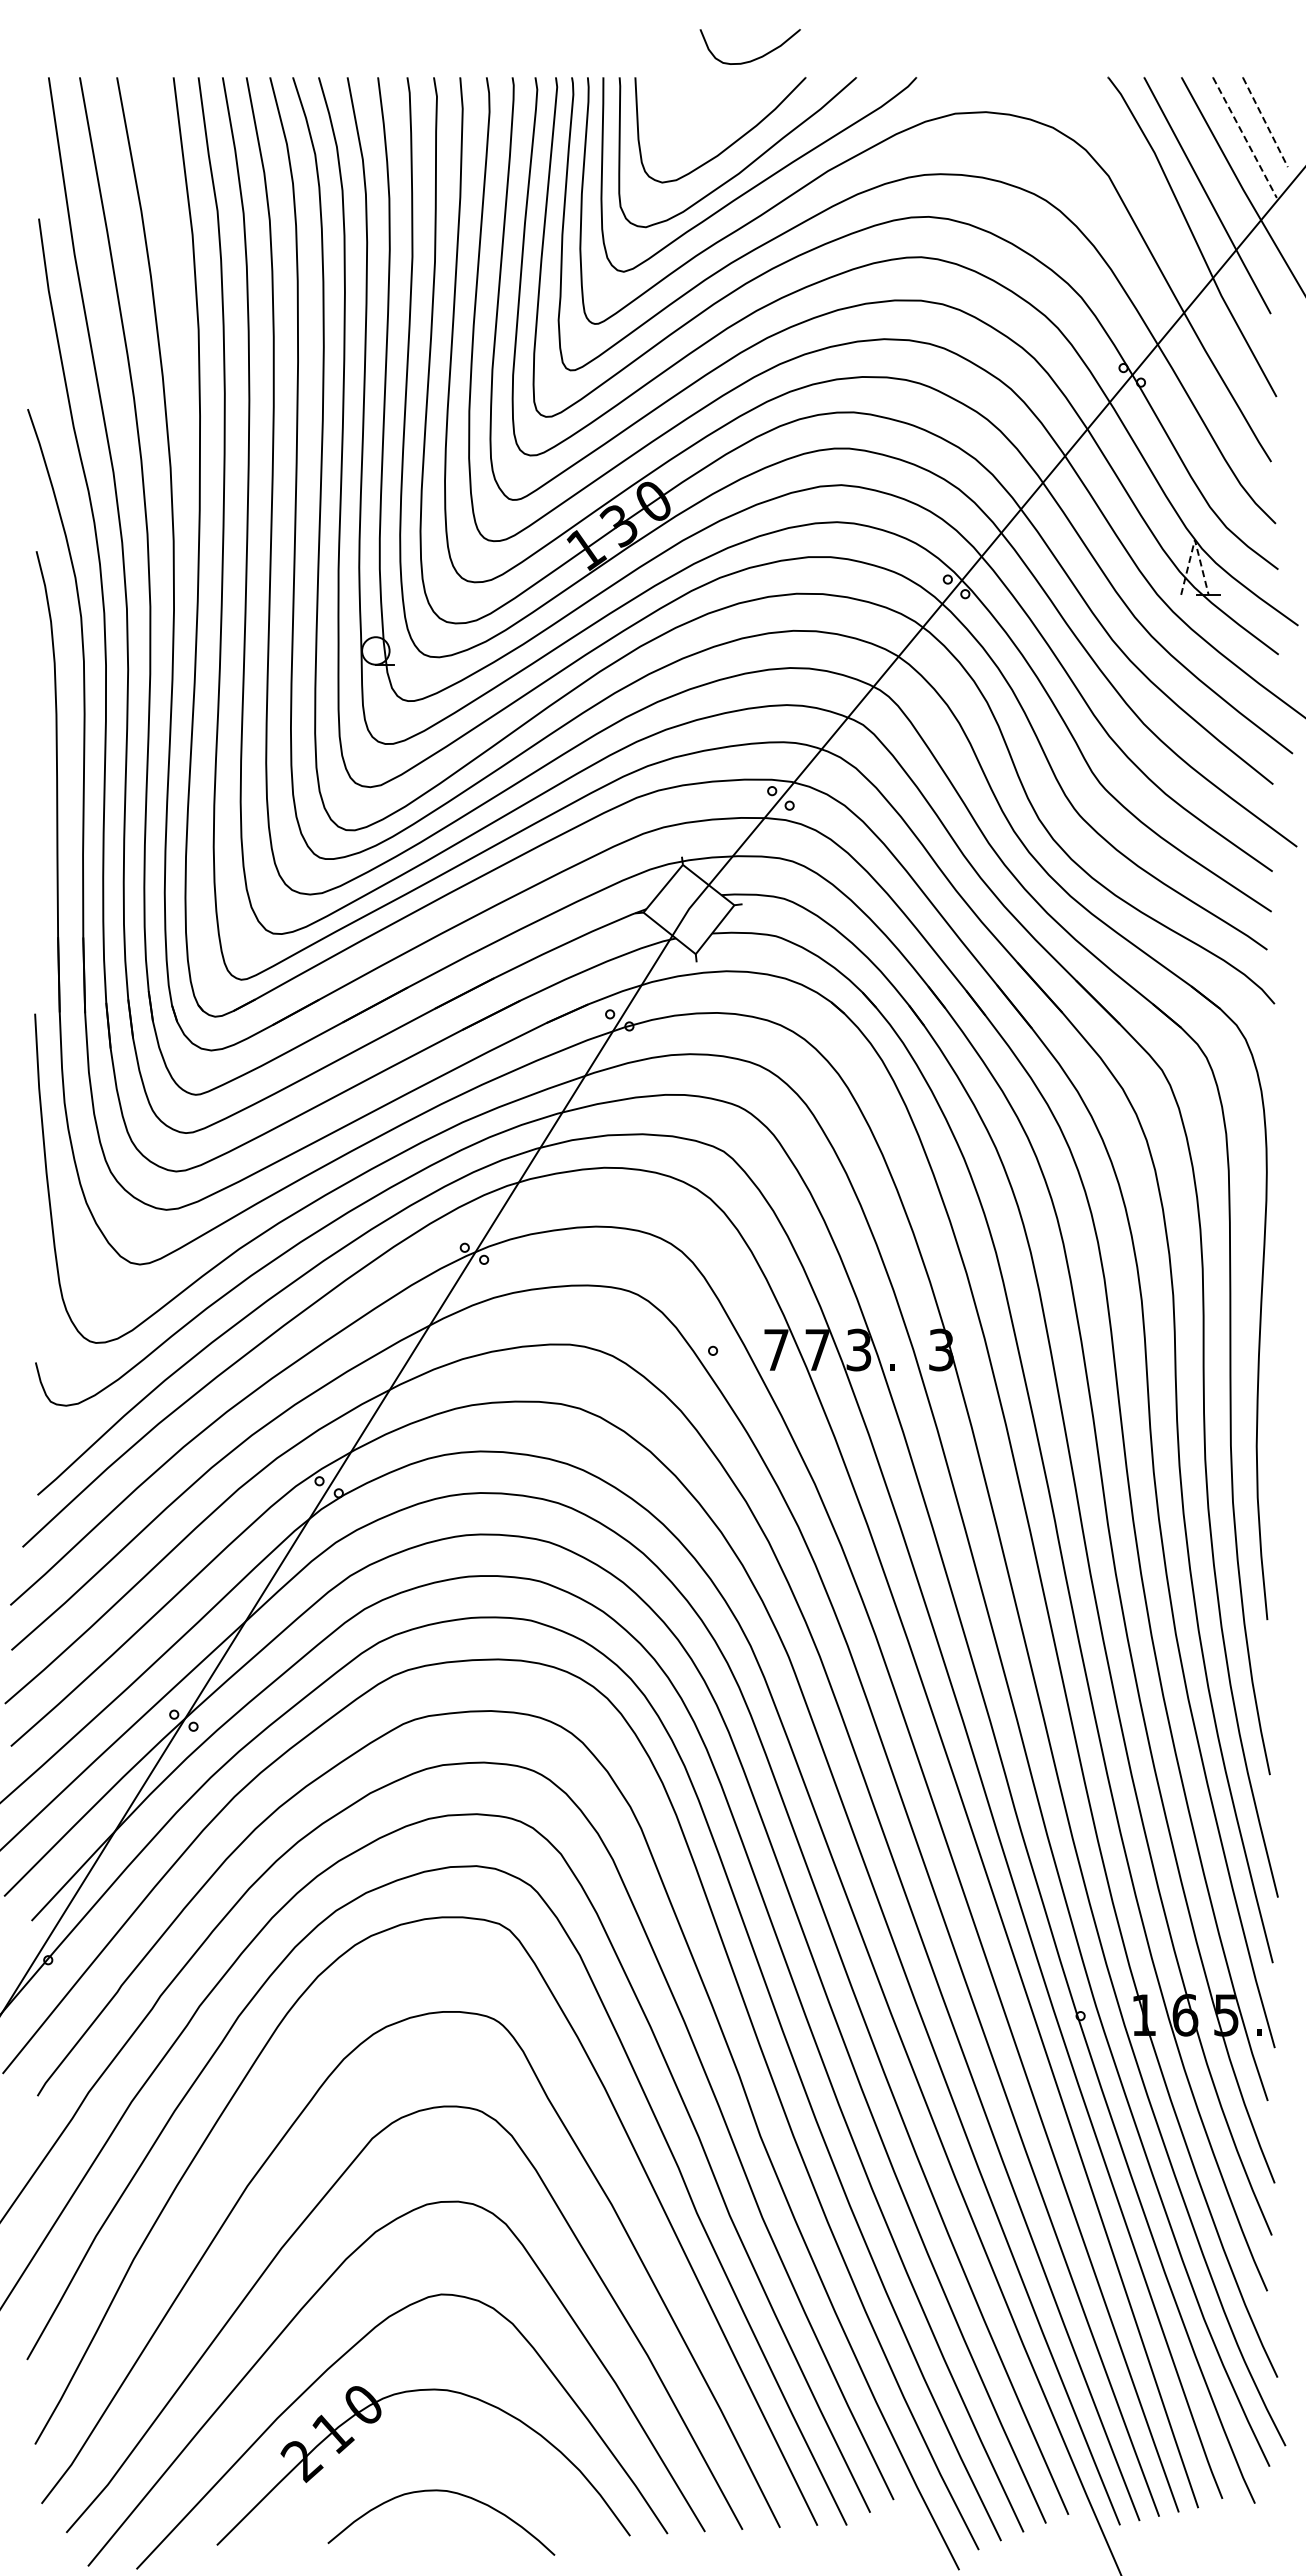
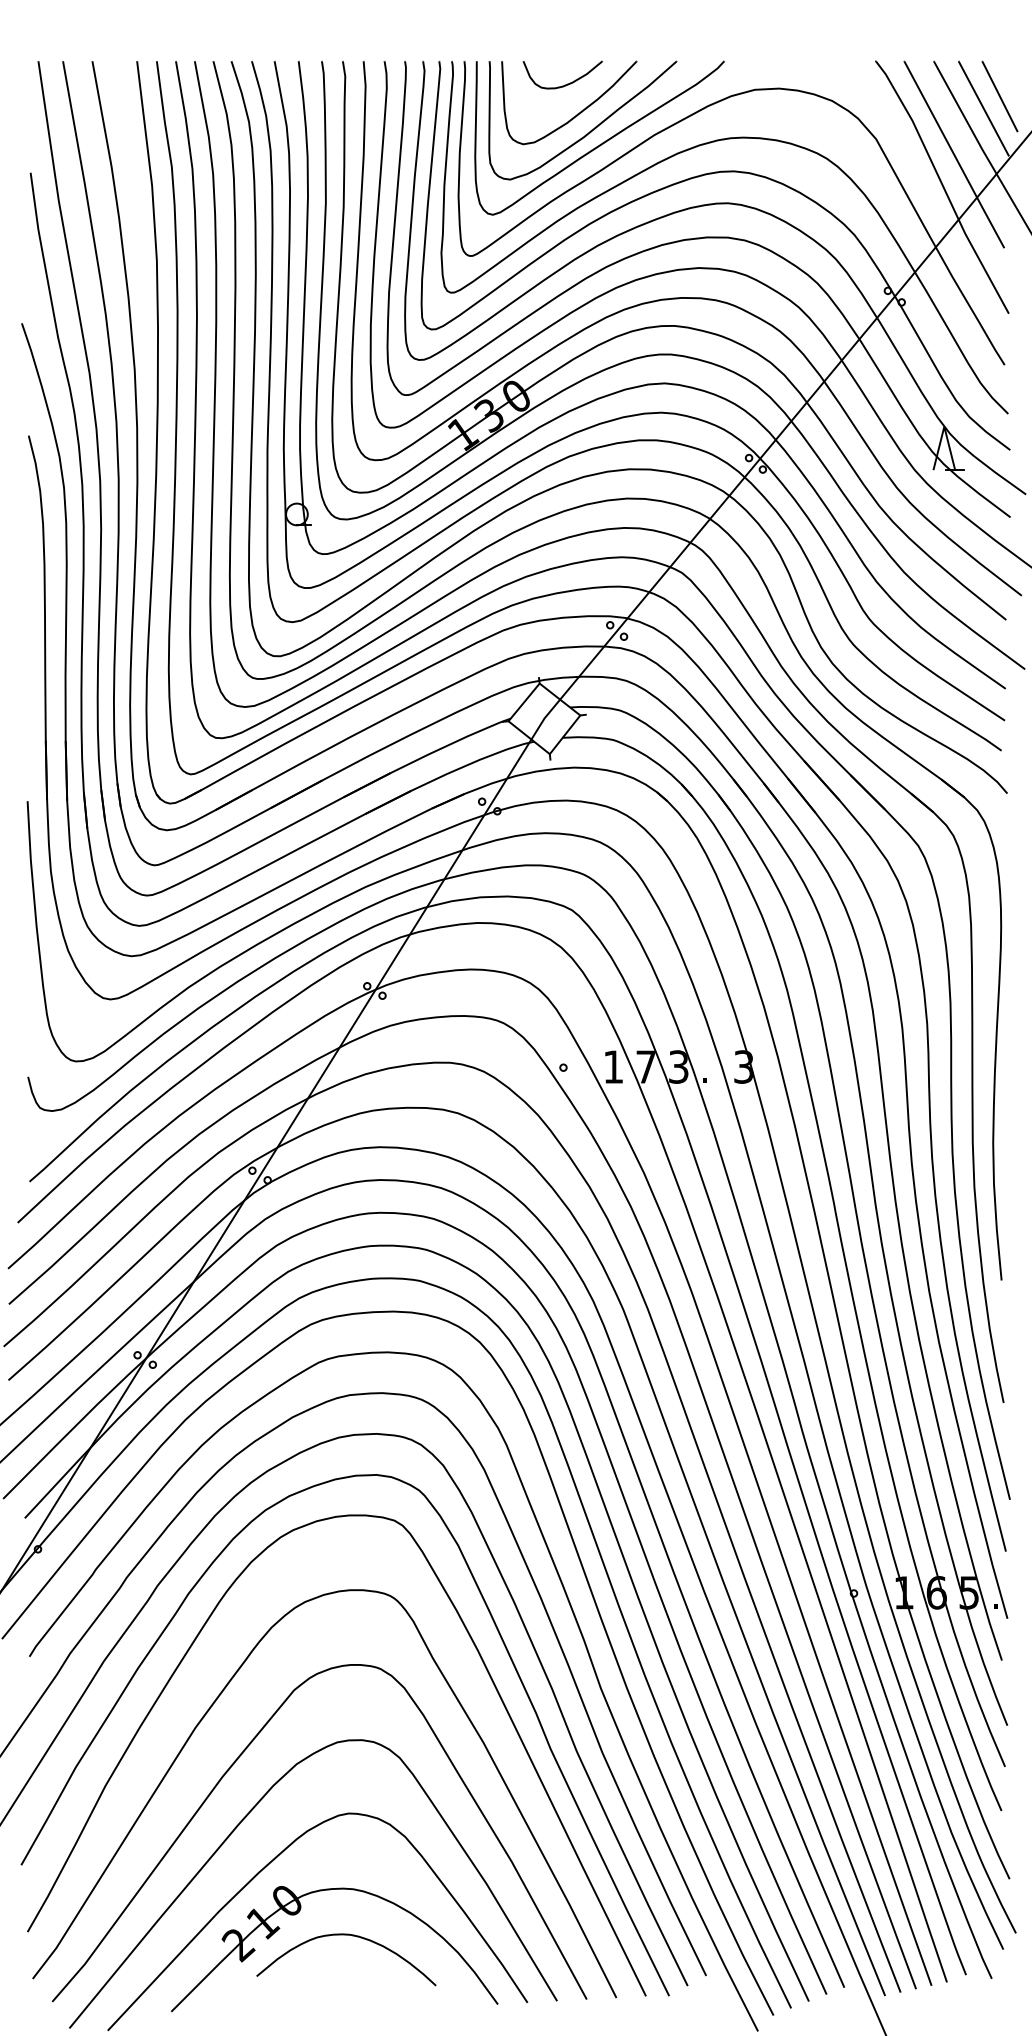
part: (754, 58) -> (566, 84), moved
line: (1265, 122) -> (1000, 96), dashed -> solid
line: (1245, 137) -> (984, 108), dashed -> solid
line: (1194, 539) -> (944, 426), dashed -> solid
text: (776, 1349) -> (613, 1066), 7 -> 1
curve: (447, 2492) -> (351, 1936), moved

